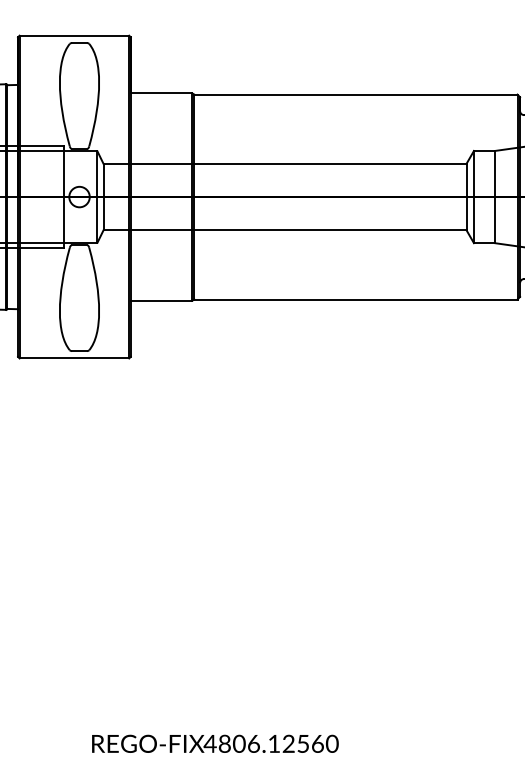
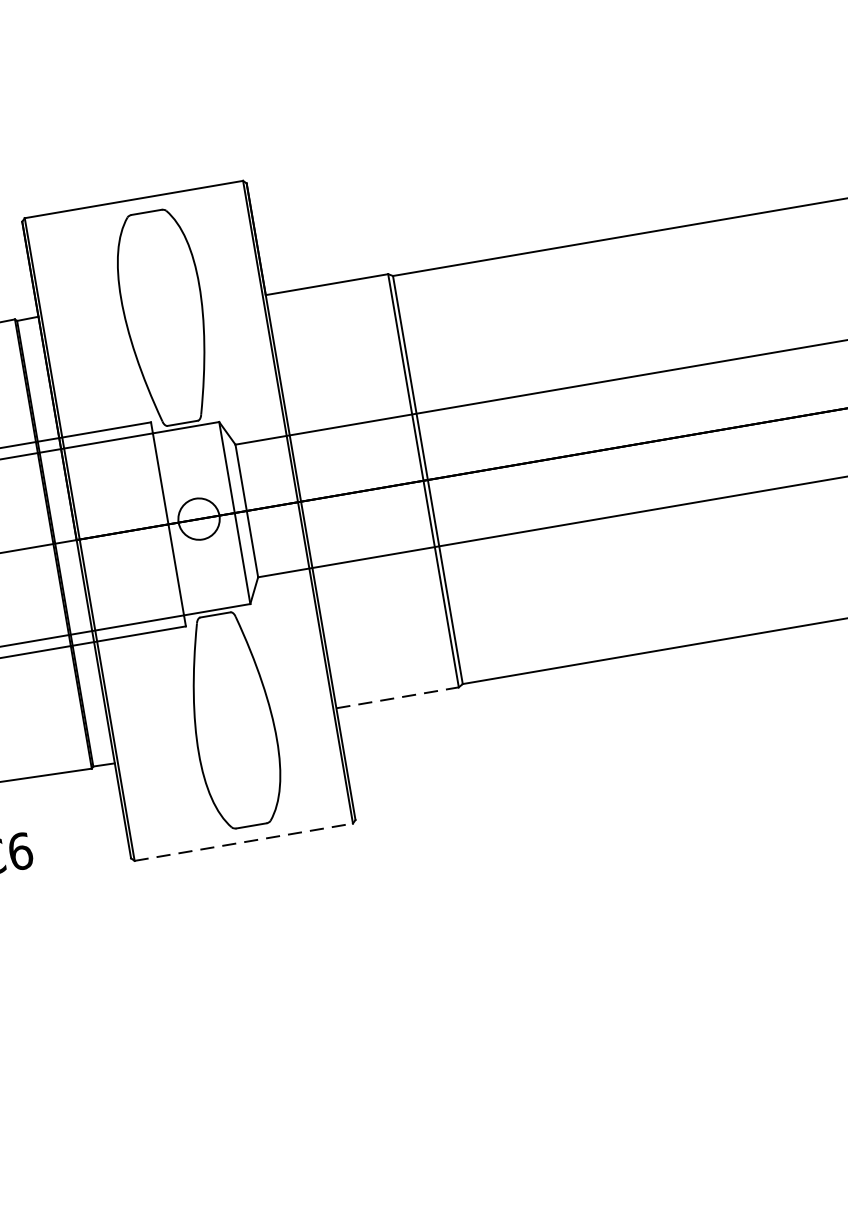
line: (161, 300) -> (397, 697), solid -> dashed
line: (74, 358) -> (243, 842), solid -> dashed

